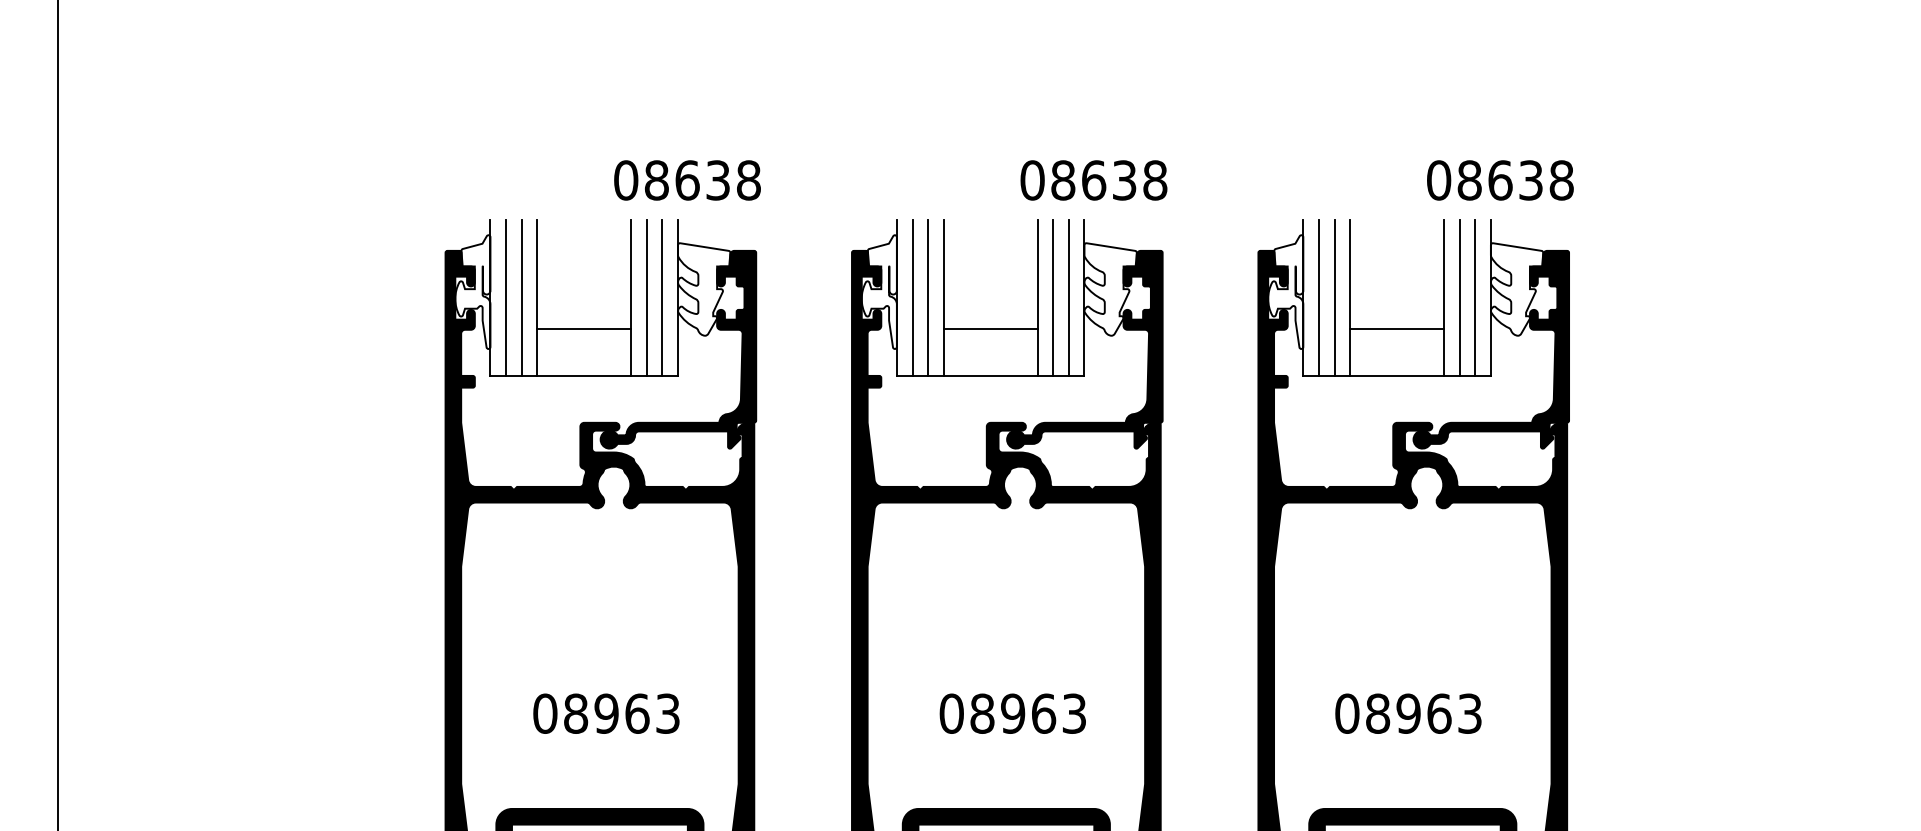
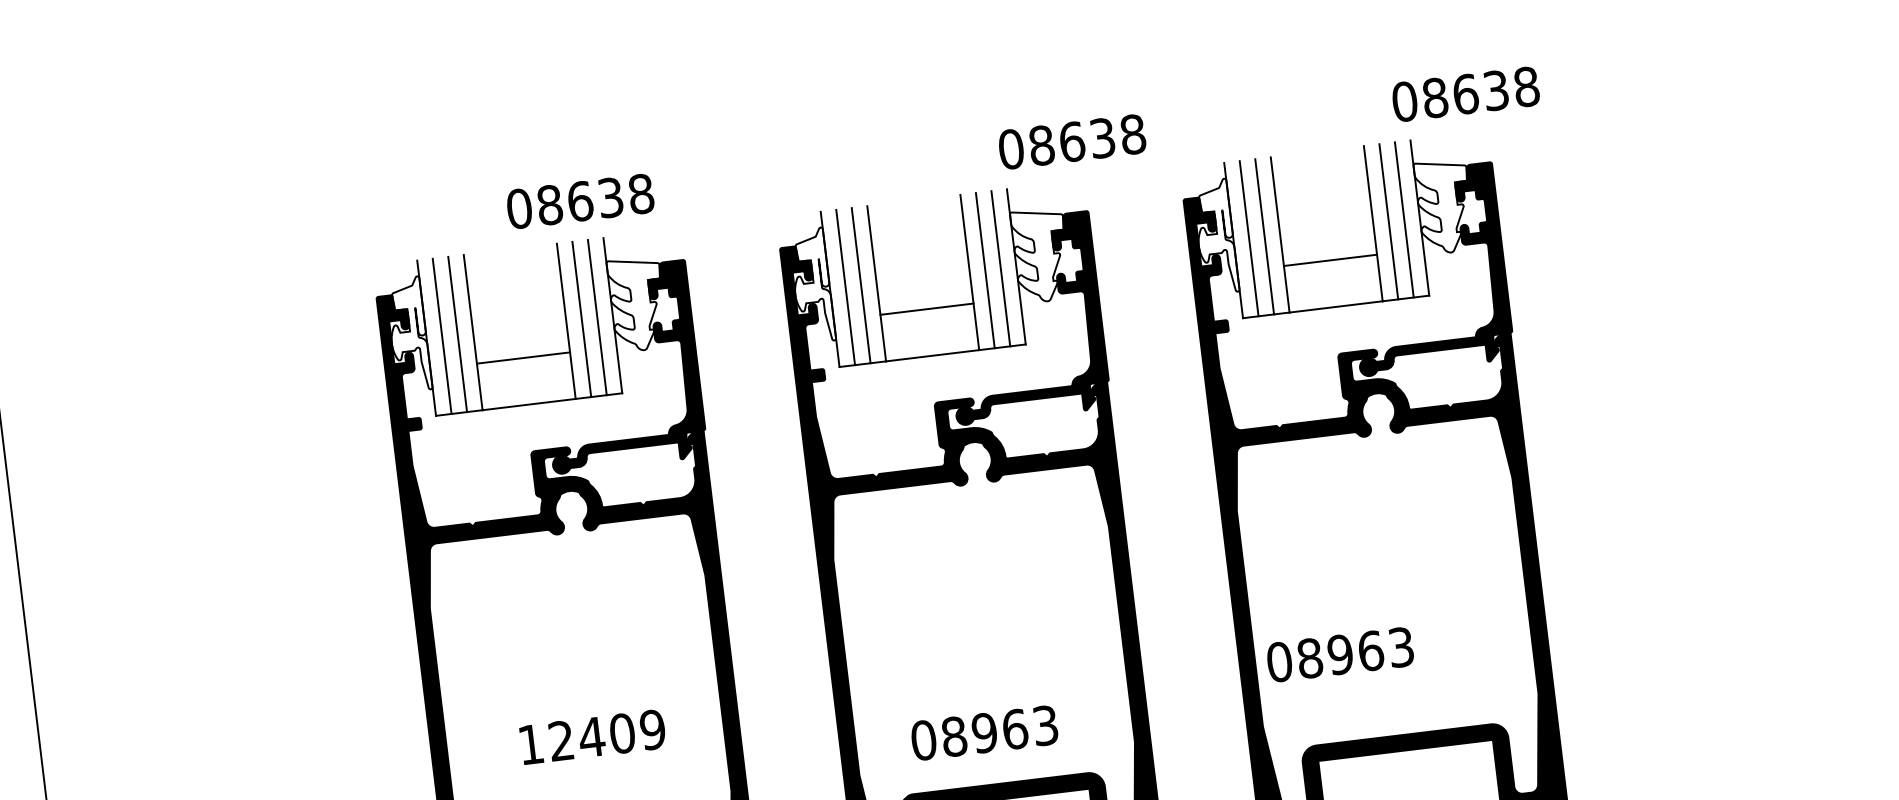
text: (687, 180) -> (580, 201), moved
text: (1093, 180) -> (1071, 142), moved
text: (1500, 180) -> (1465, 94), moved
text: (606, 713) -> (591, 737), 08963 -> 12409
text: (1012, 713) -> (984, 732), moved
text: (1408, 713) -> (1340, 654), moved

